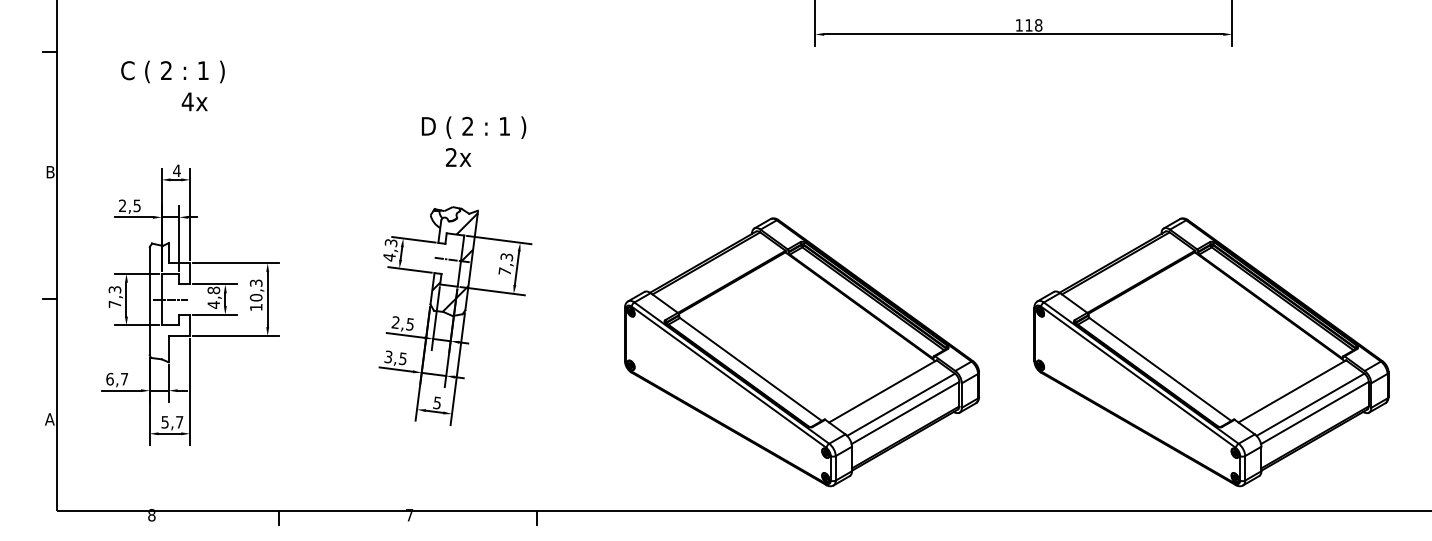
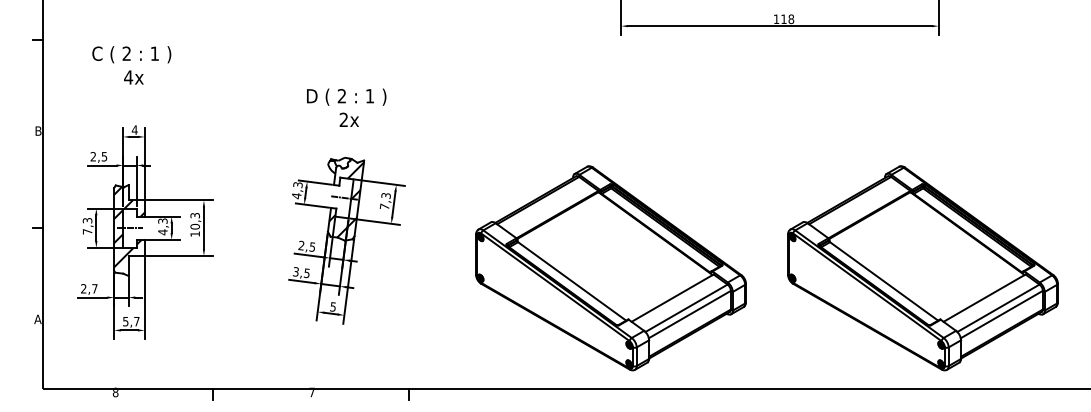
text: (194, 101) -> (133, 77), moved
text: (474, 127) -> (347, 97), moved
text: (213, 290) -> (162, 221), 4,8 -> 4,3
hatch: (169, 298) -> (129, 227), added
text: (109, 378) -> (83, 288), 6,7 -> 2,7

